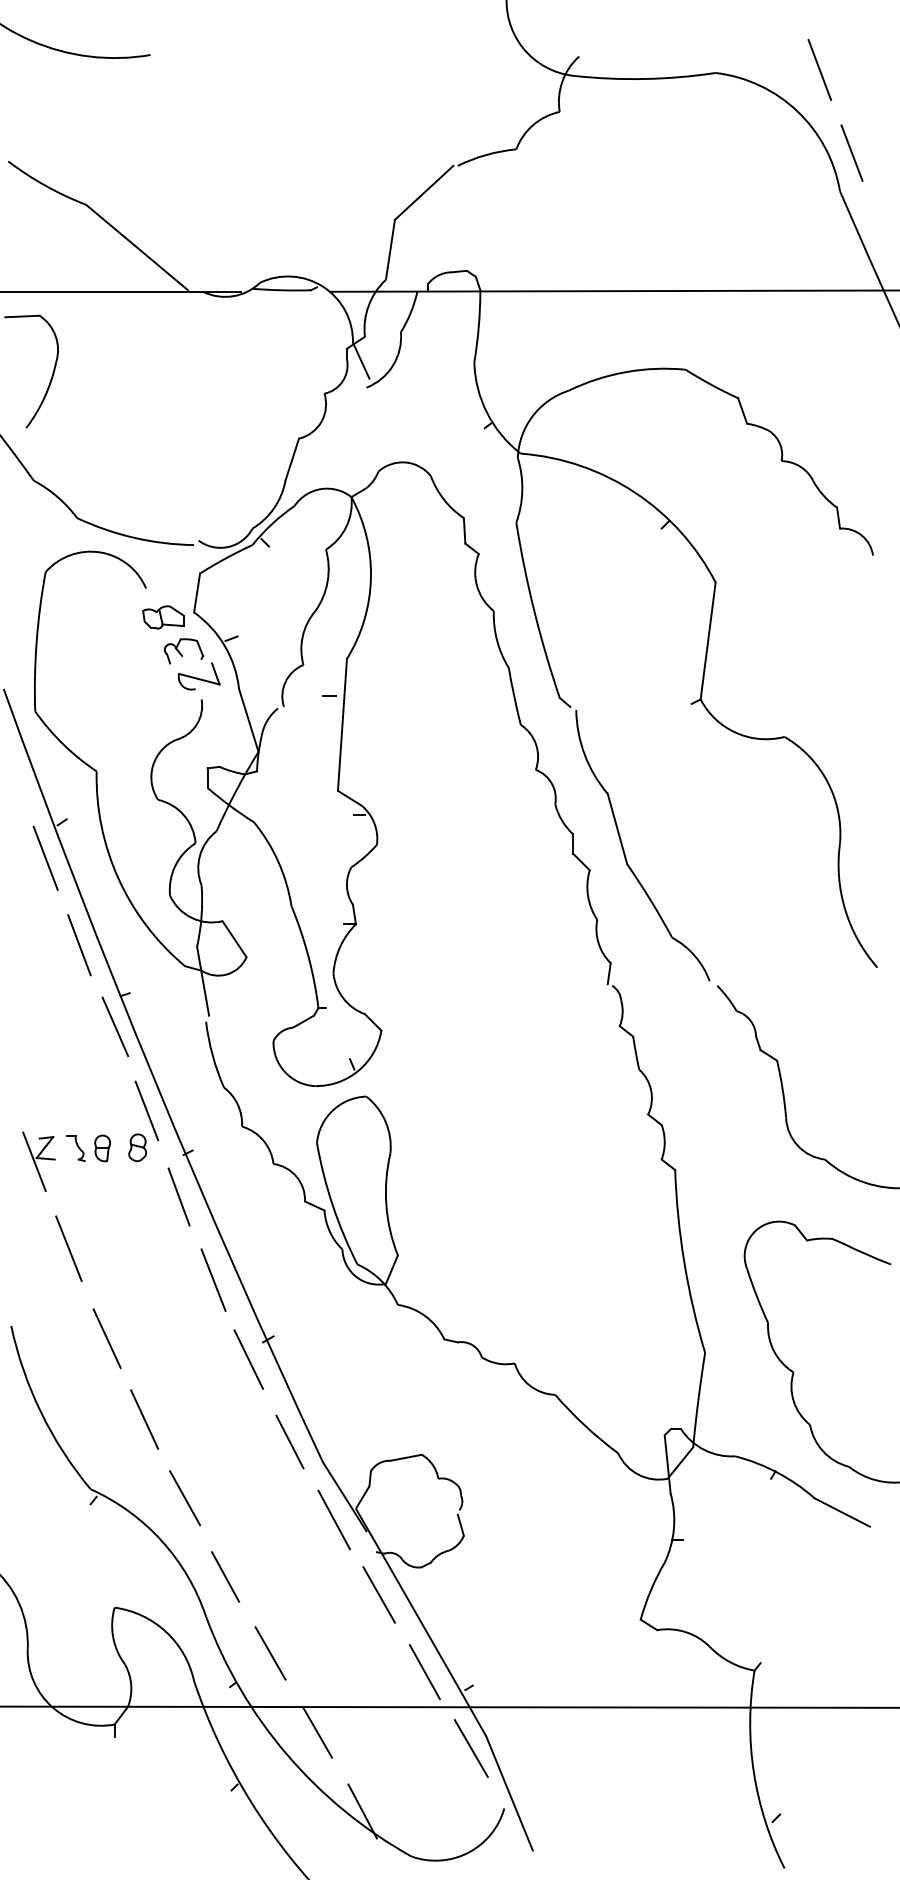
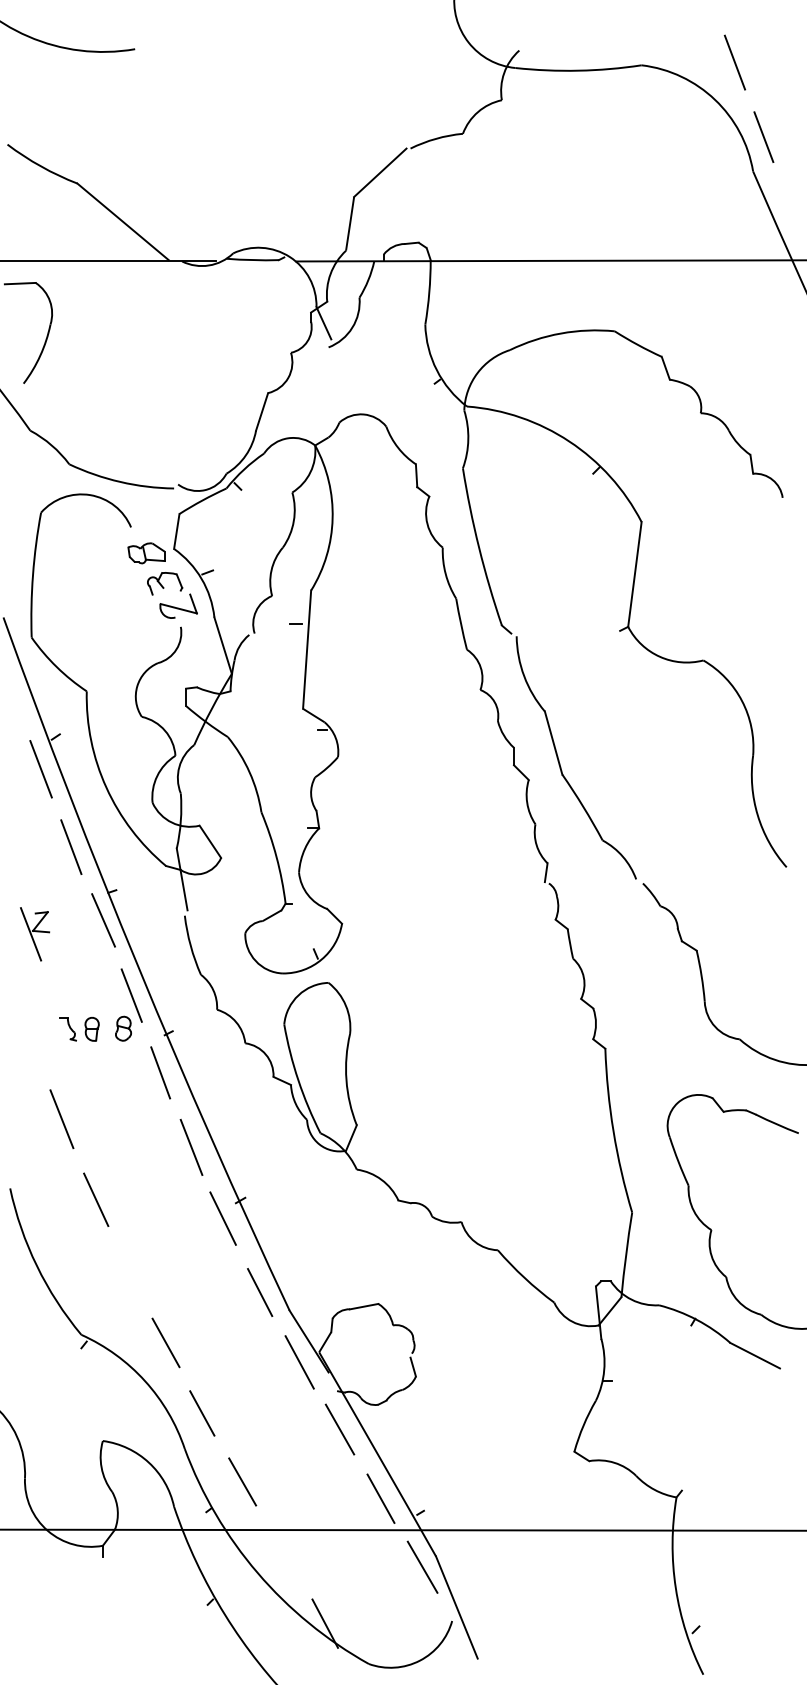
part: (39, 1162) -> (35, 934), moved
line: (144, 1419) -> (129, 1272), removed
line: (317, 1733) -> (284, 1553), removed

